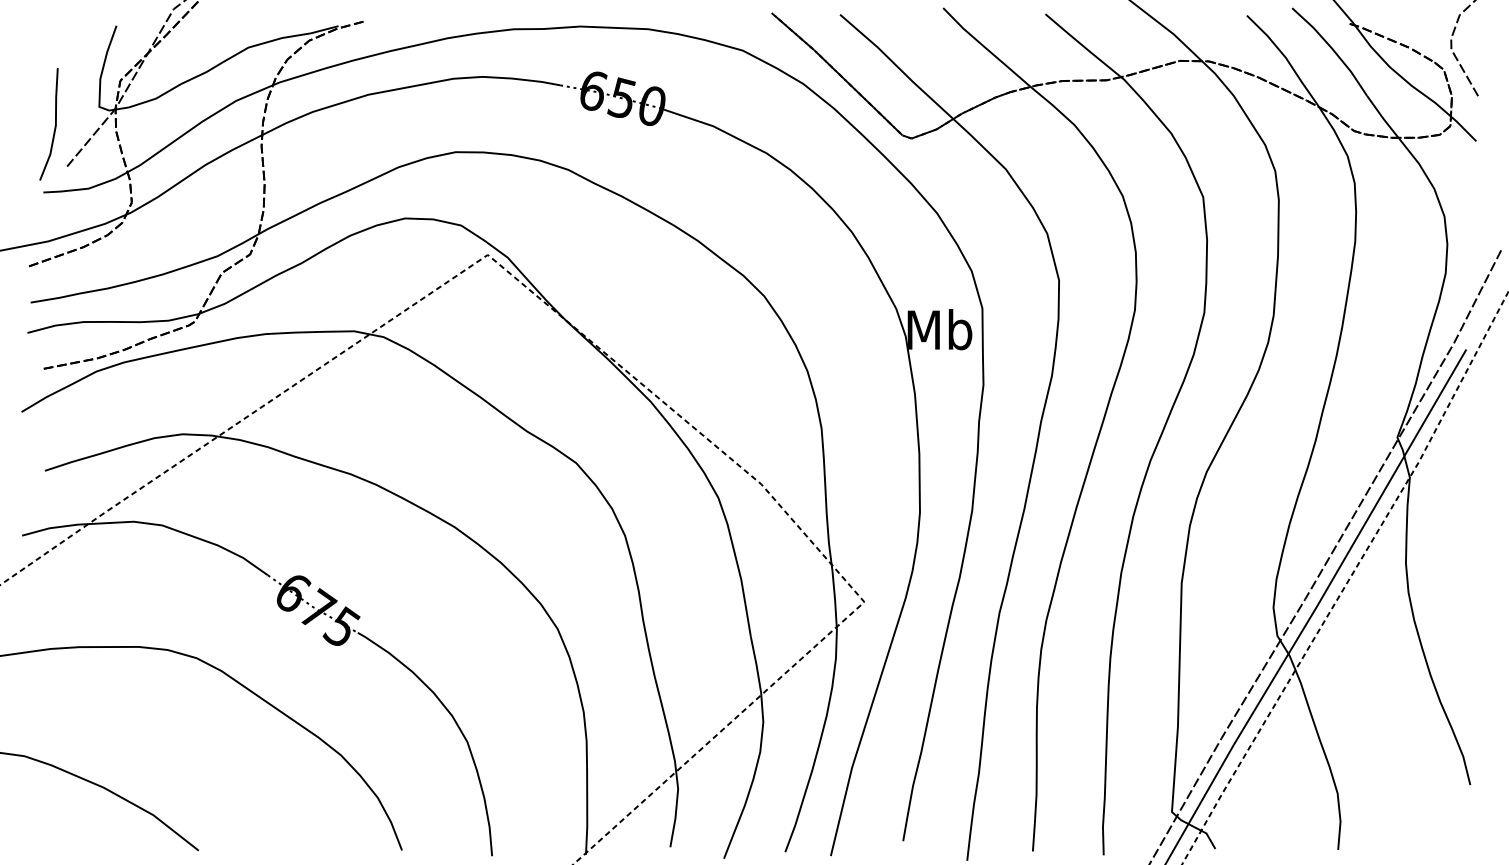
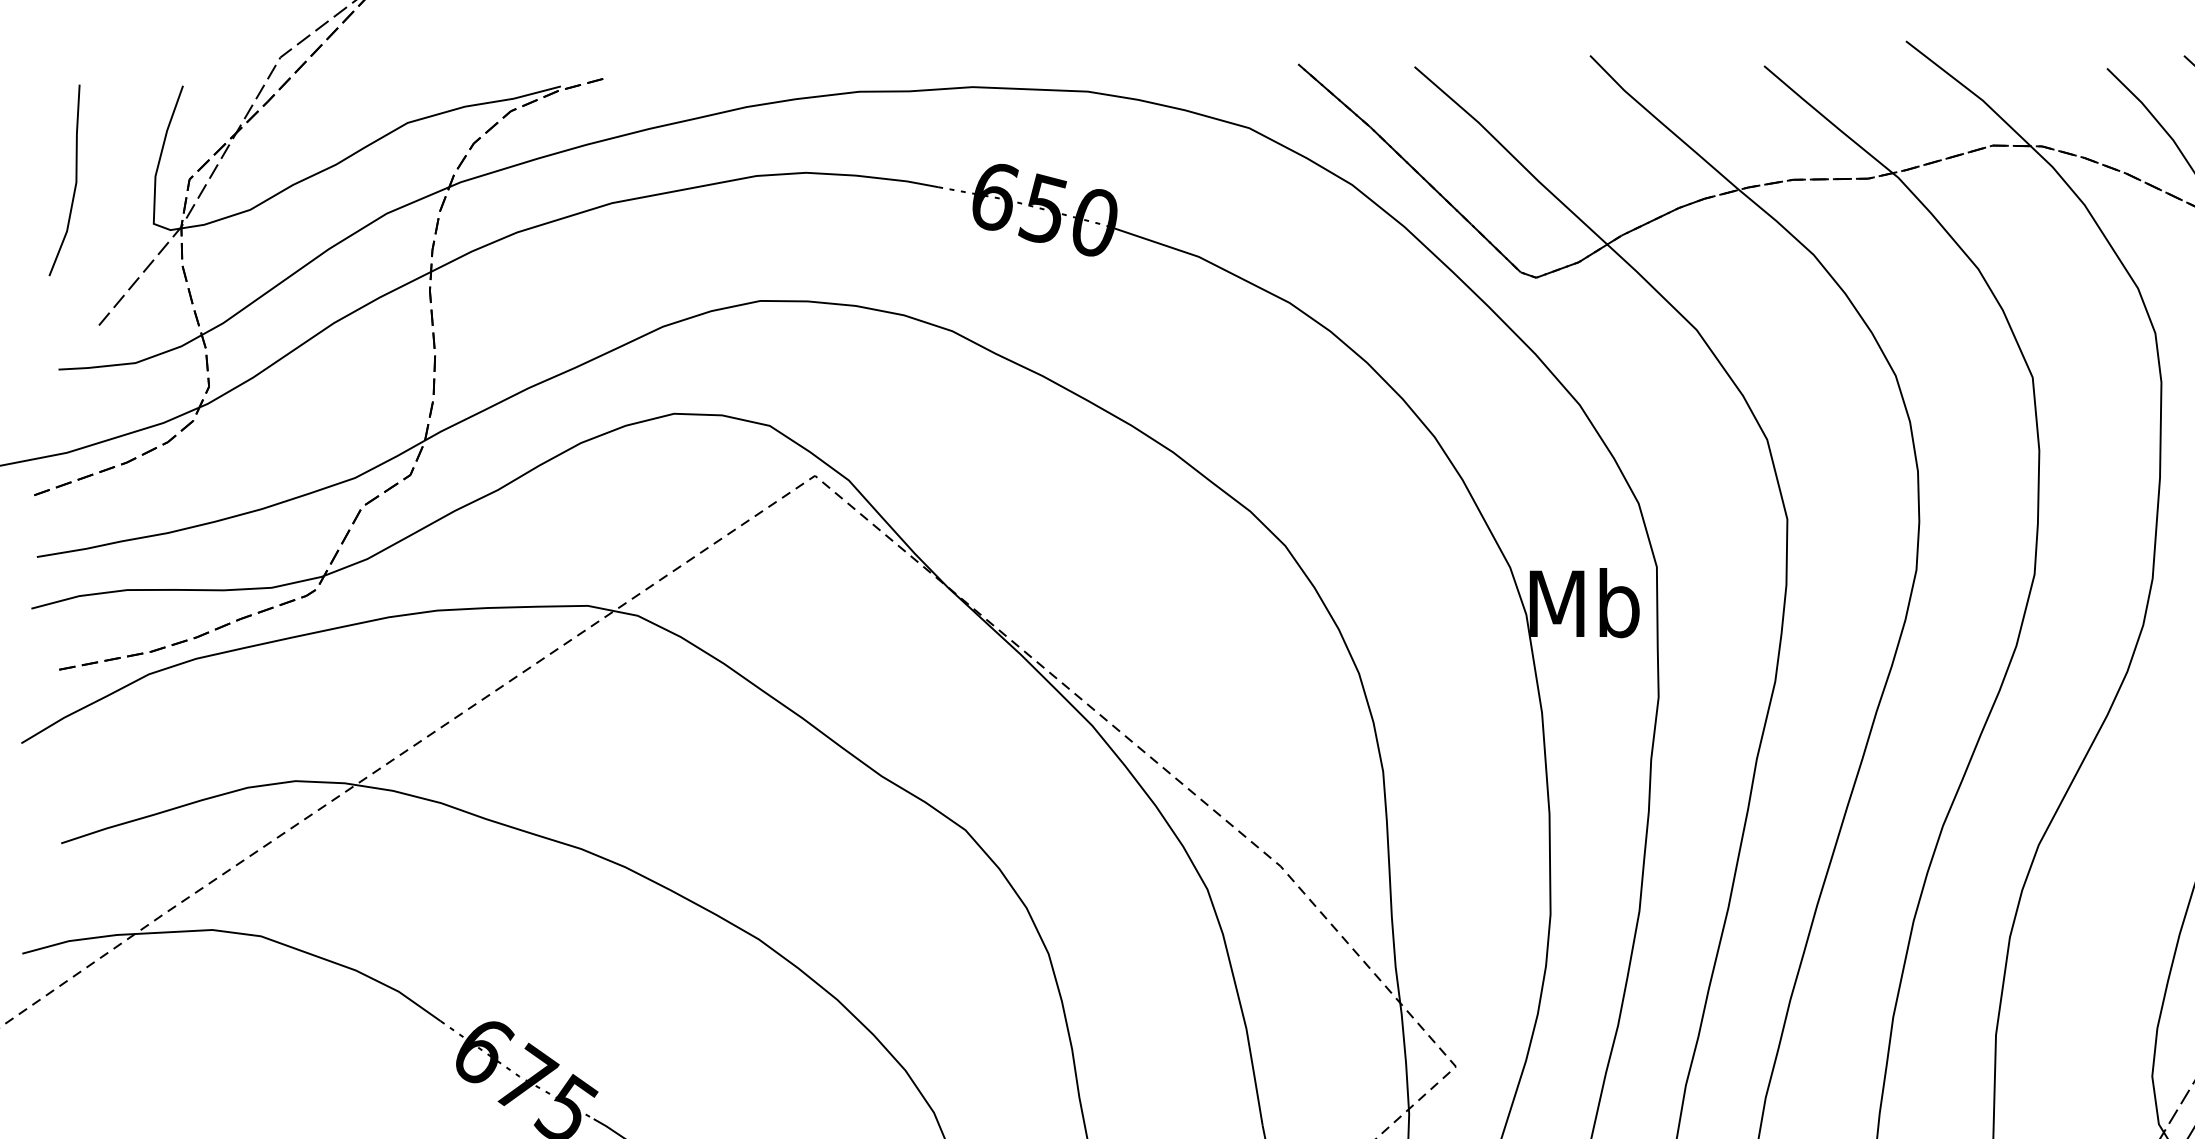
line: (54, 126) -> (74, 184), moved

